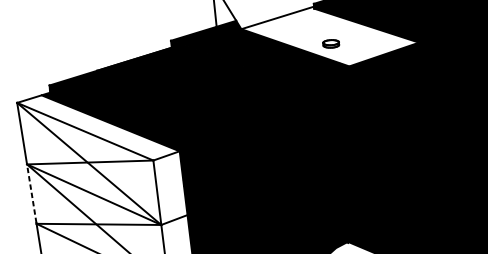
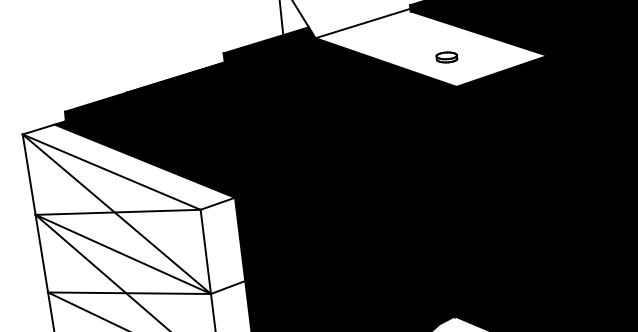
part: (330, 43) -> (446, 57), moved
line: (31, 193) -> (41, 252), dashed -> solid

